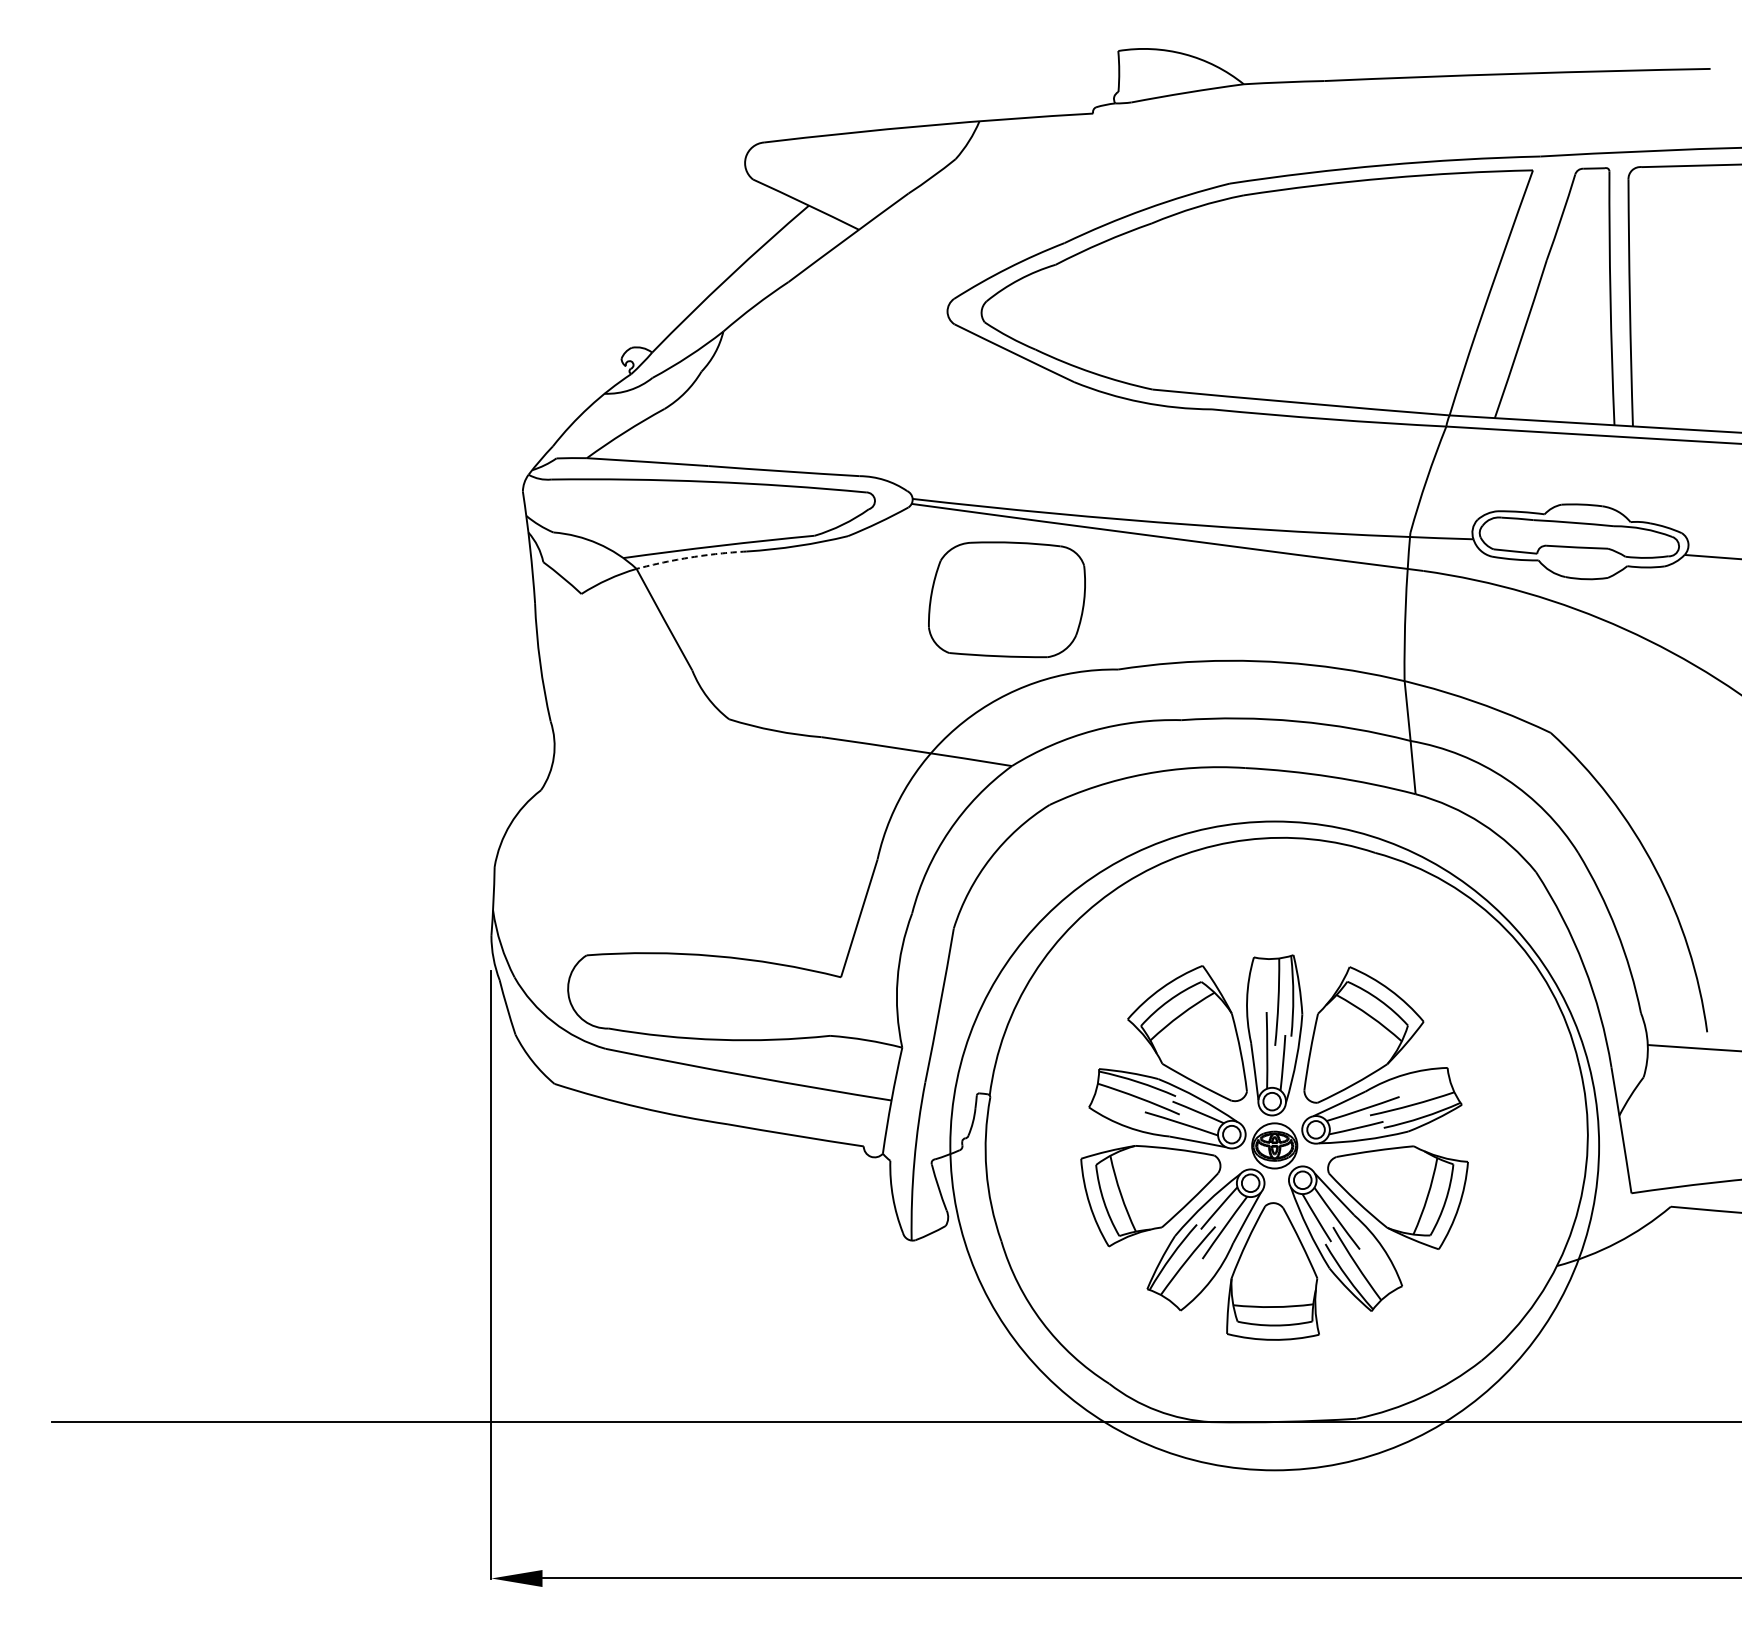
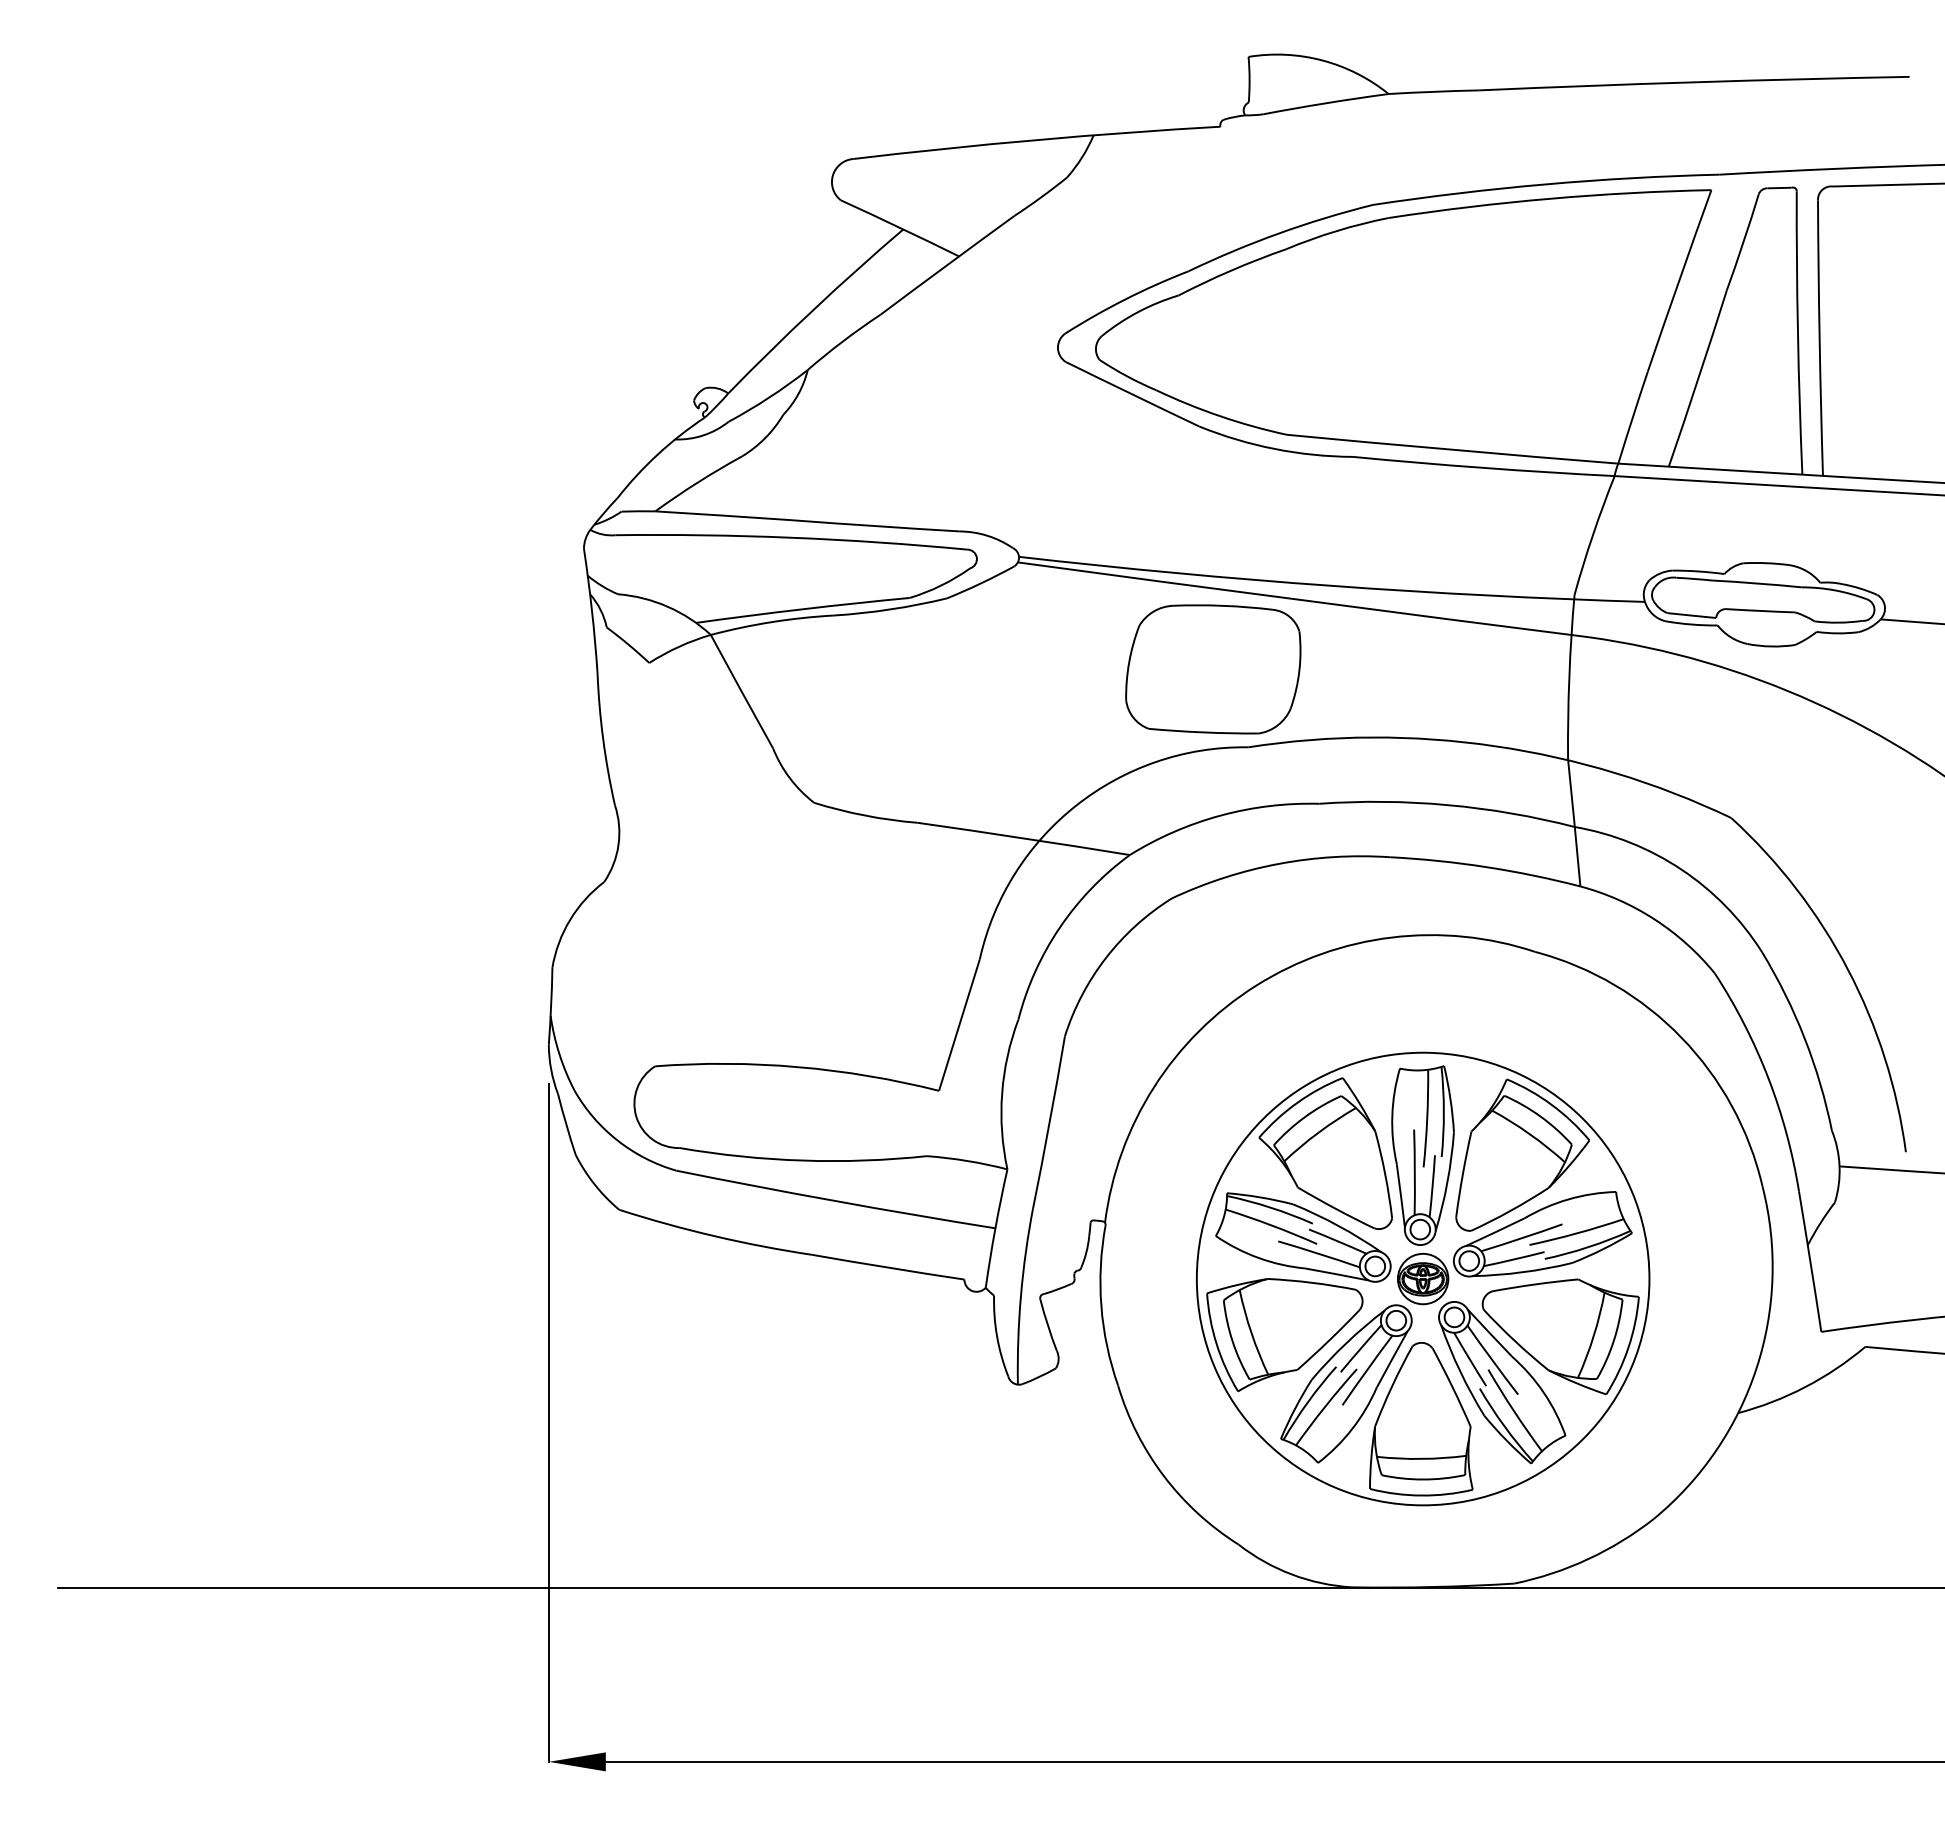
arc: (690, 557) -> (771, 622), dashed -> solid
part: (1007, 599) -> (1213, 669), moved
circle: (1274, 1145) -> (1422, 1278), size x0.62

